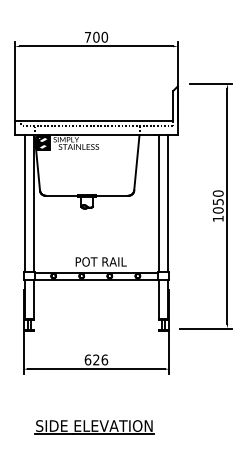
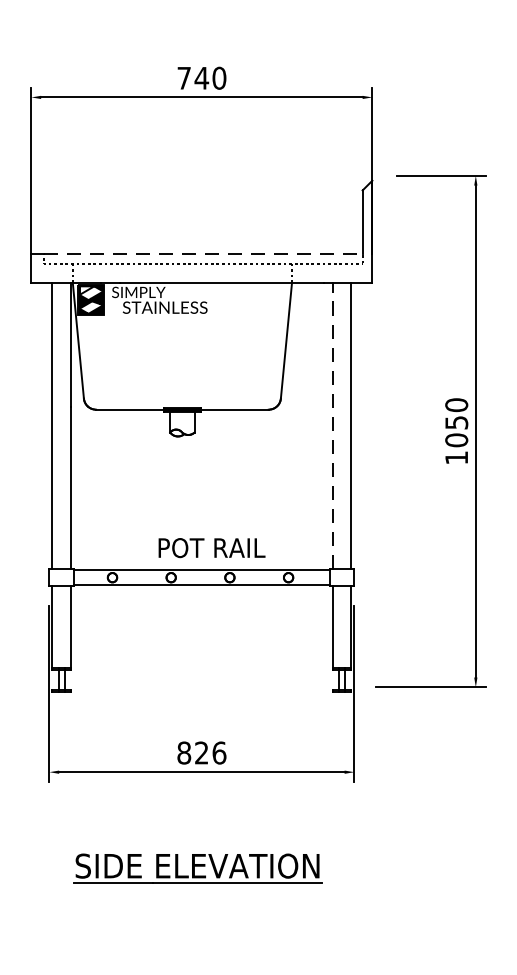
text: (95, 36) -> (199, 76), 700 -> 740
line: (97, 121) -> (204, 254), solid -> dashed
line: (159, 203) -> (333, 425), solid -> dashed
text: (87, 359) -> (183, 752), 626 -> 826
part: (94, 427) -> (197, 869), moved

